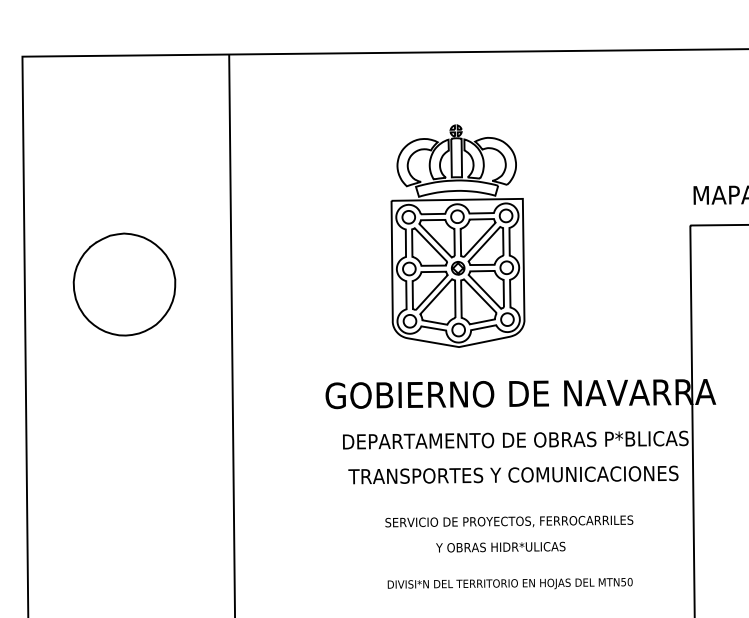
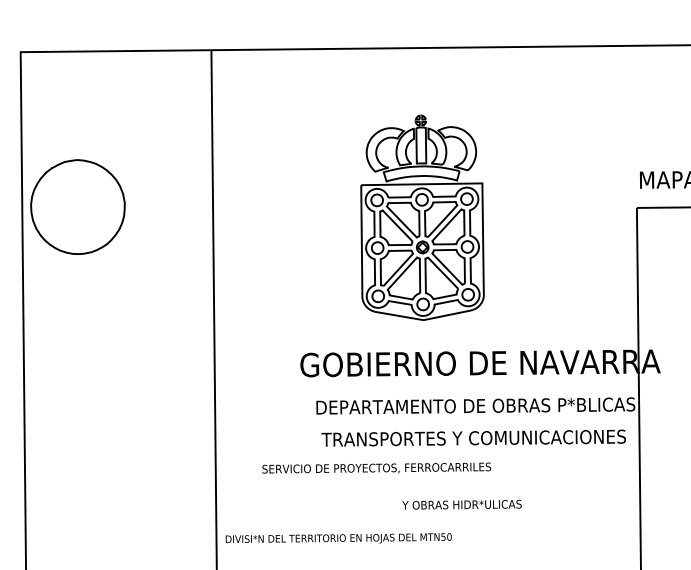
part: (124, 284) -> (77, 207), moved
text: (509, 521) -> (376, 468), moved
text: (509, 583) -> (338, 538), moved

